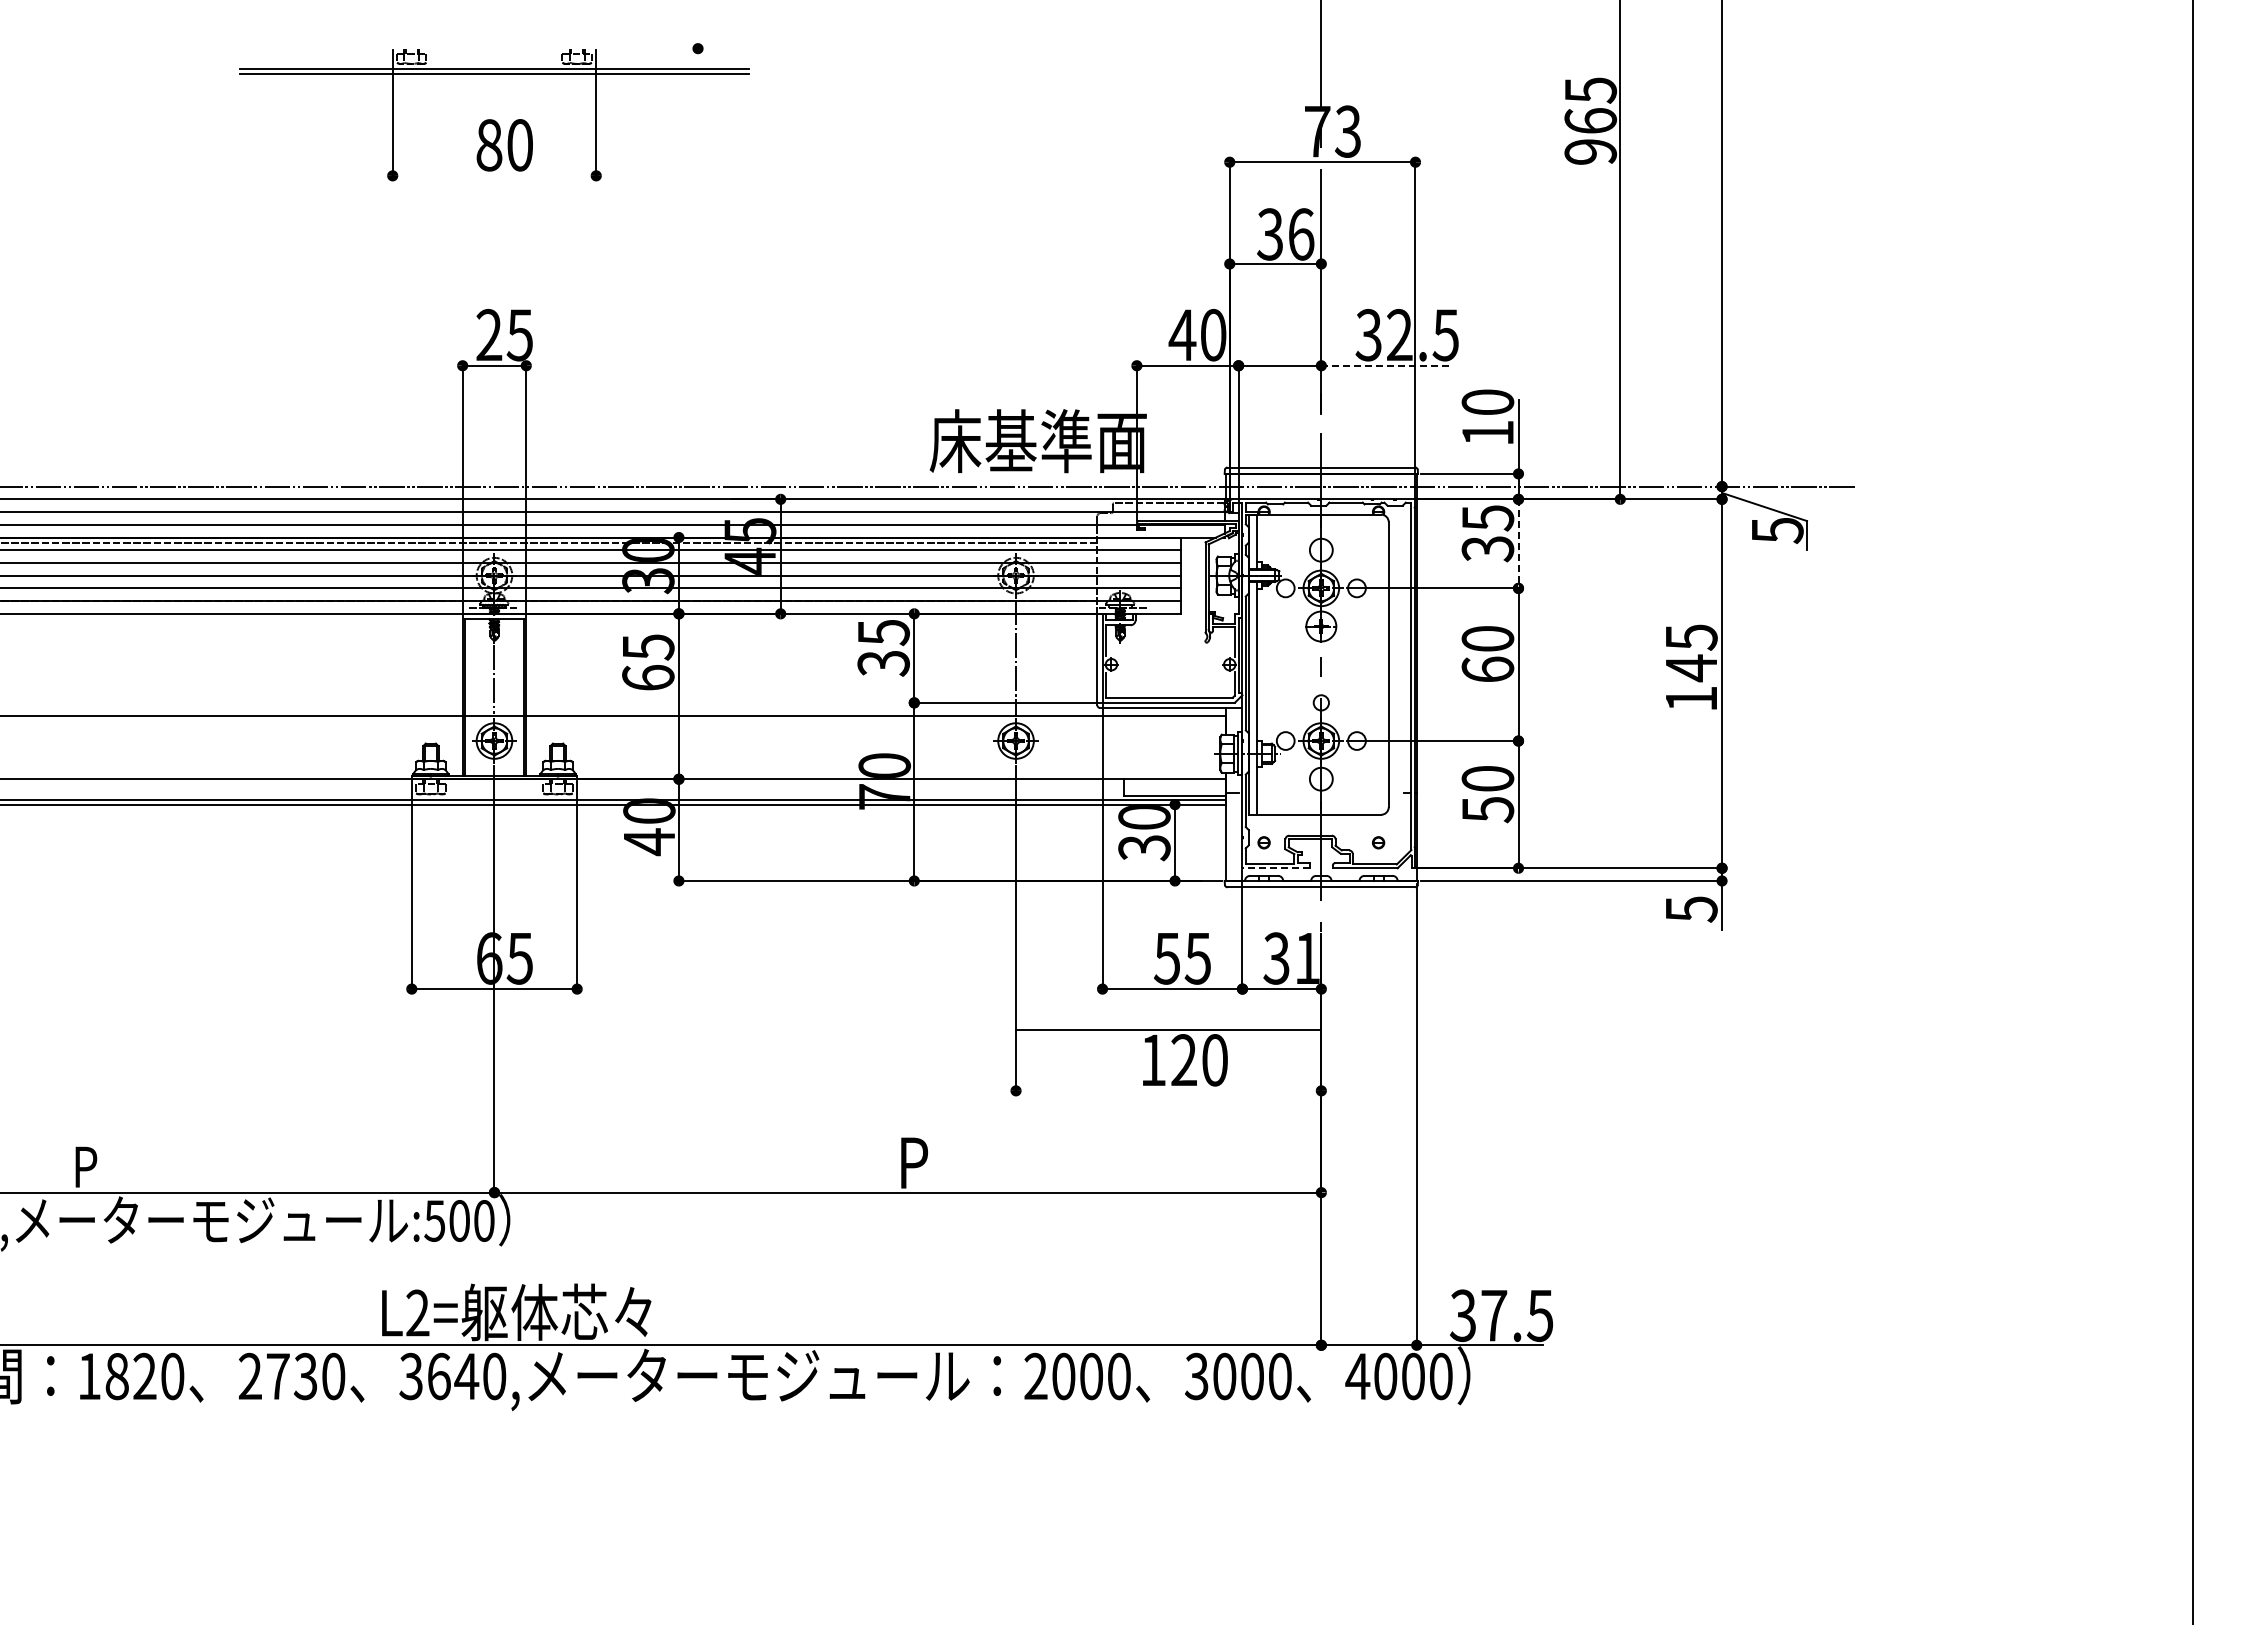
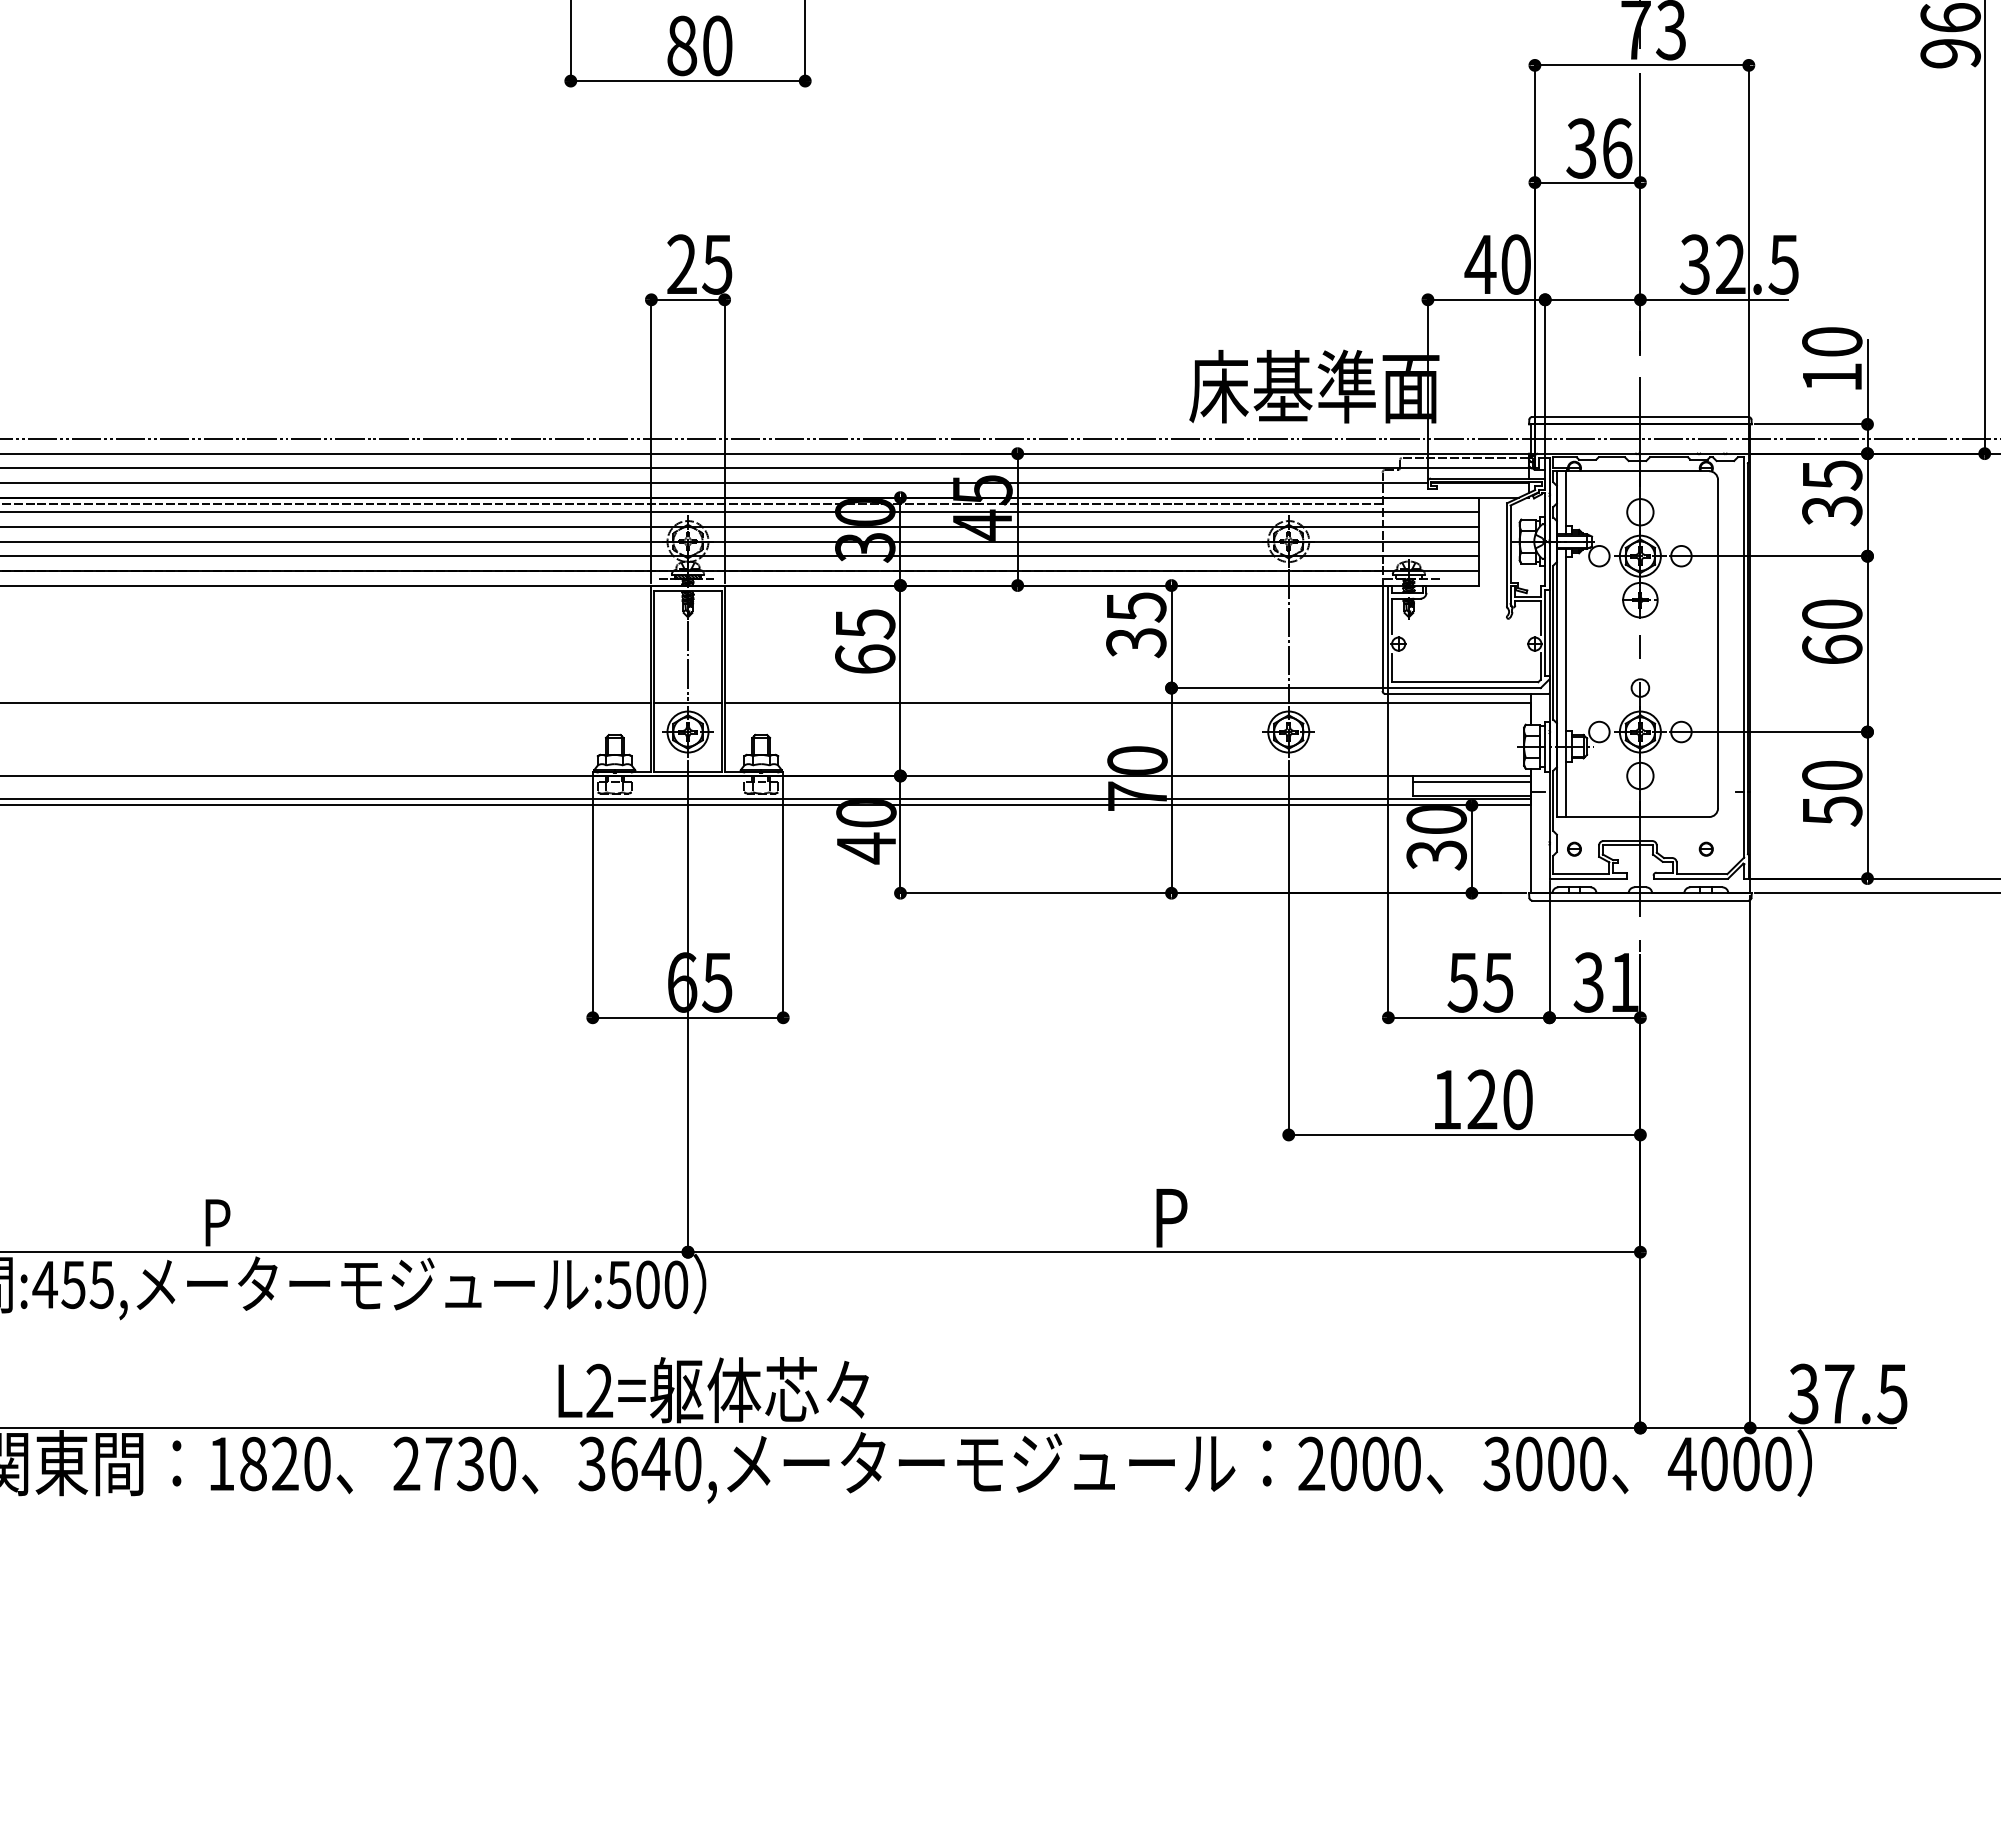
line: (494, 175) -> (688, 80), added
line: (1386, 365) -> (1715, 299), dashed -> solid
line: (1518, 543) -> (1867, 504), dashed -> solid
line: (1174, 784) -> (1471, 782), added
line: (1276, 868) -> (1588, 878), dashed -> solid
line: (1168, 1029) -> (1464, 1134), moved

